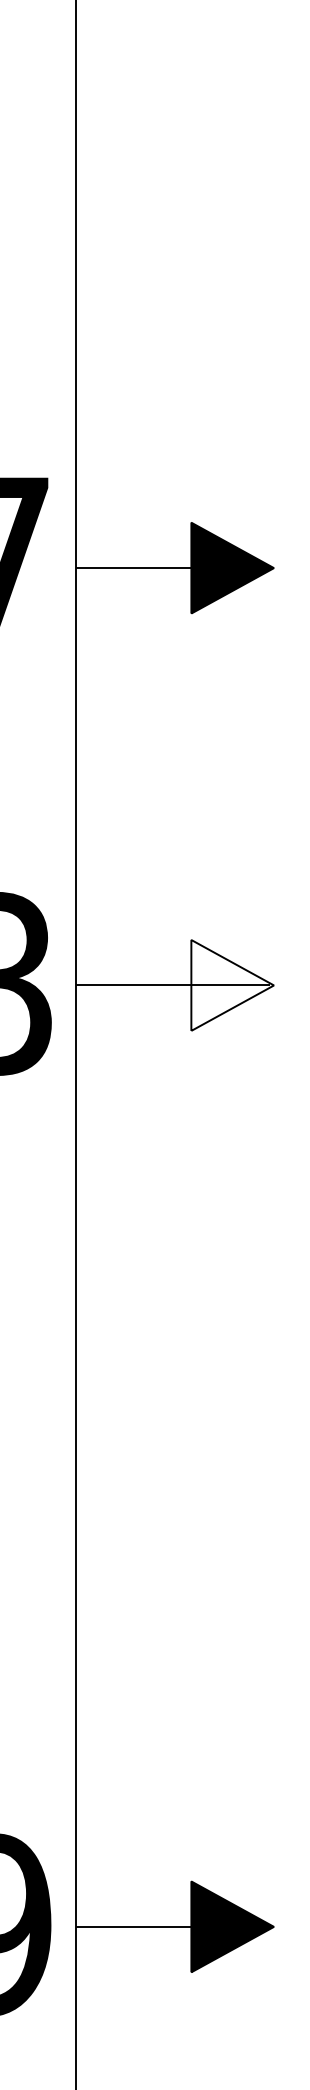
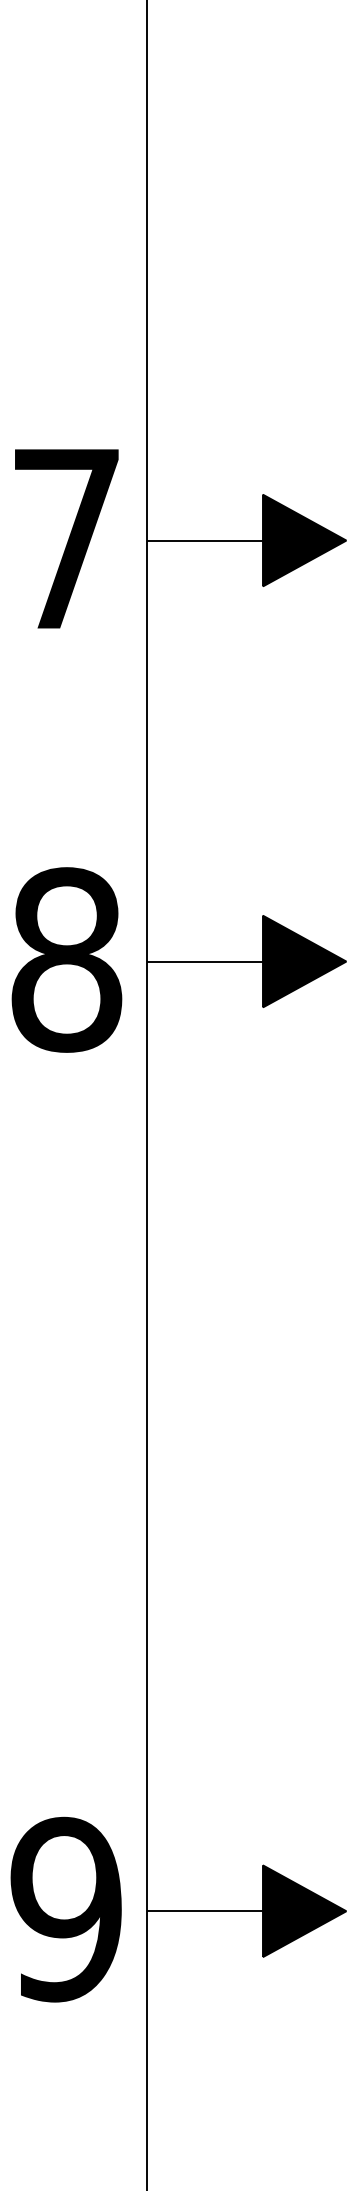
fill: (232, 985) -> (304, 961), added

